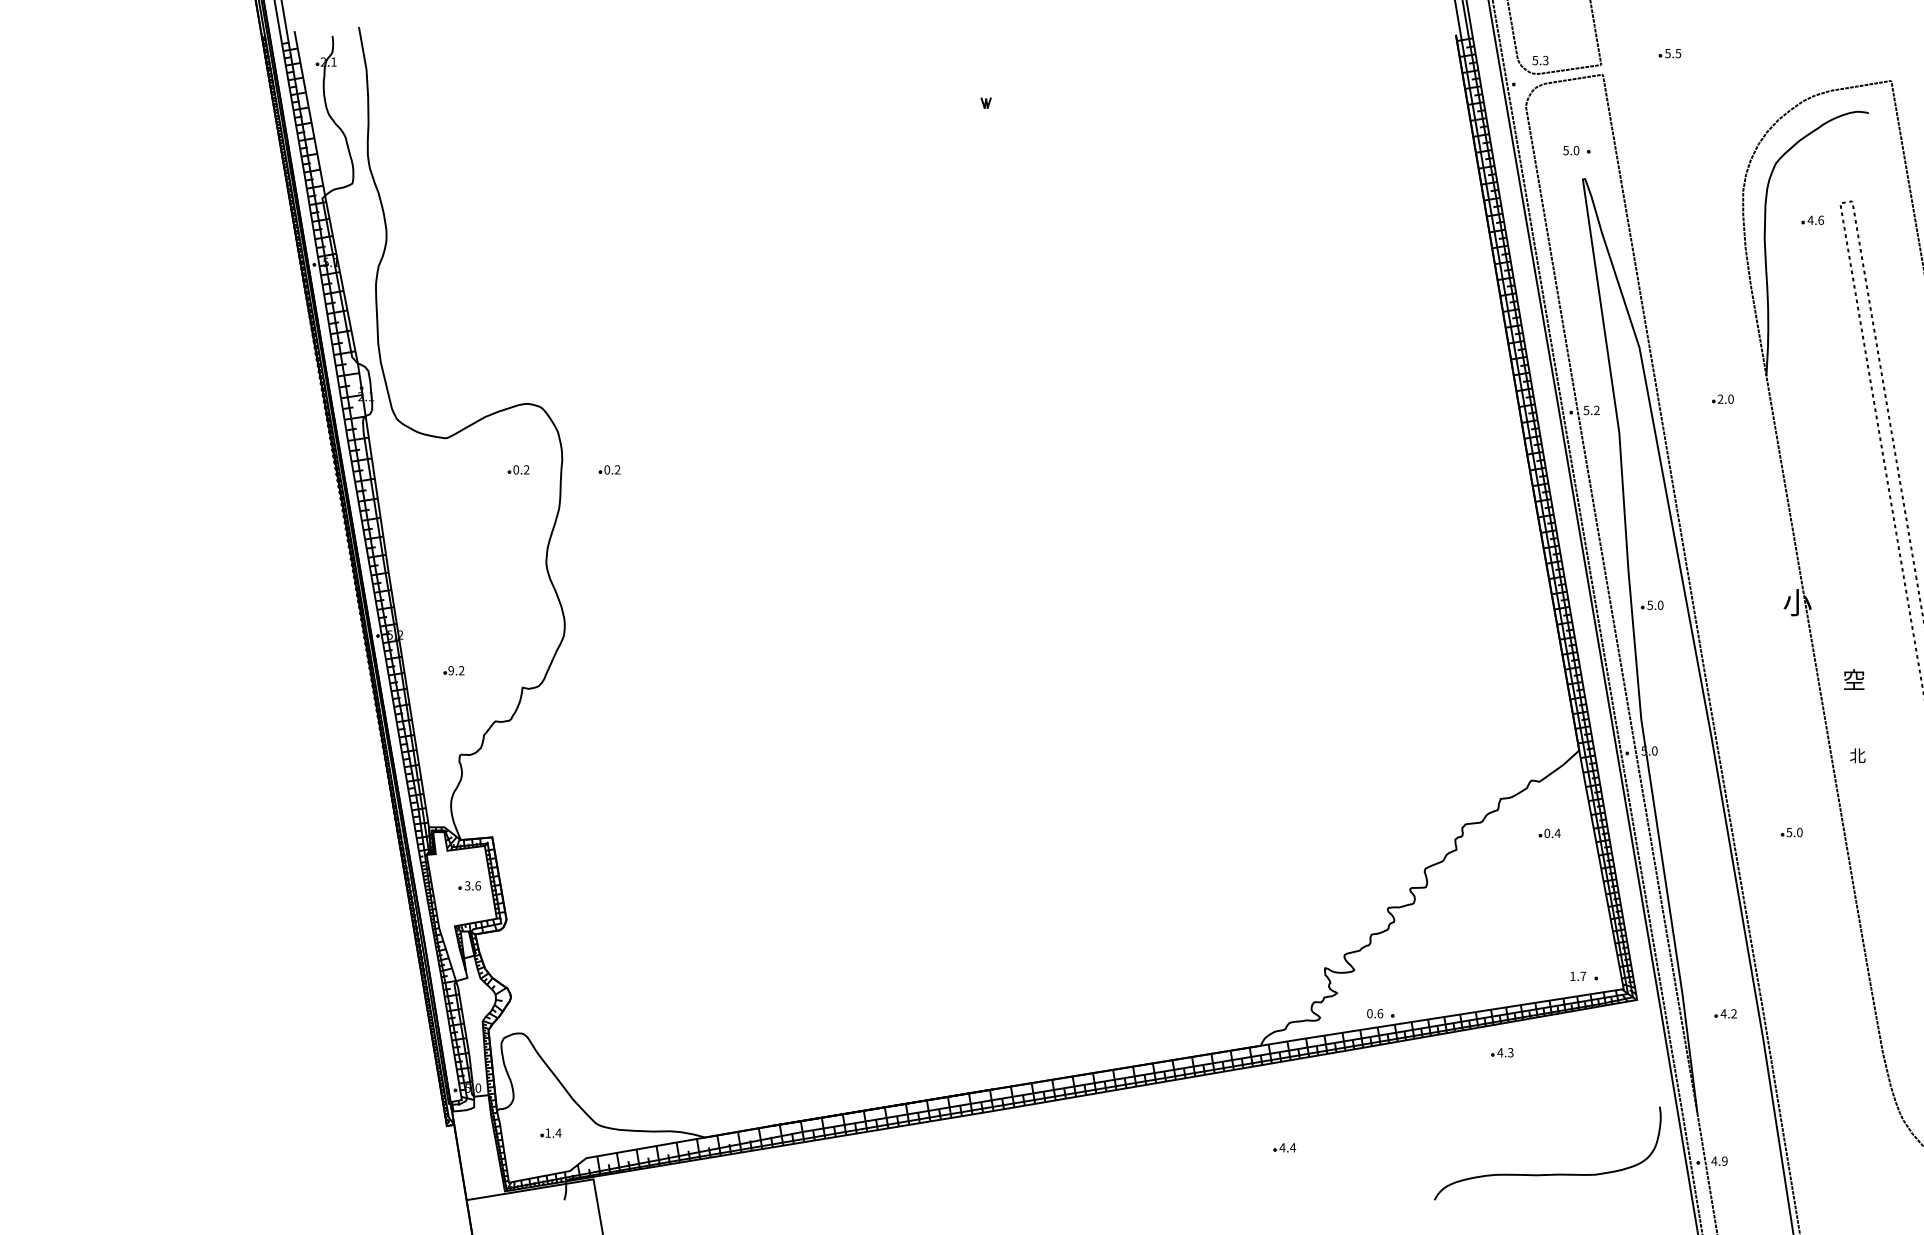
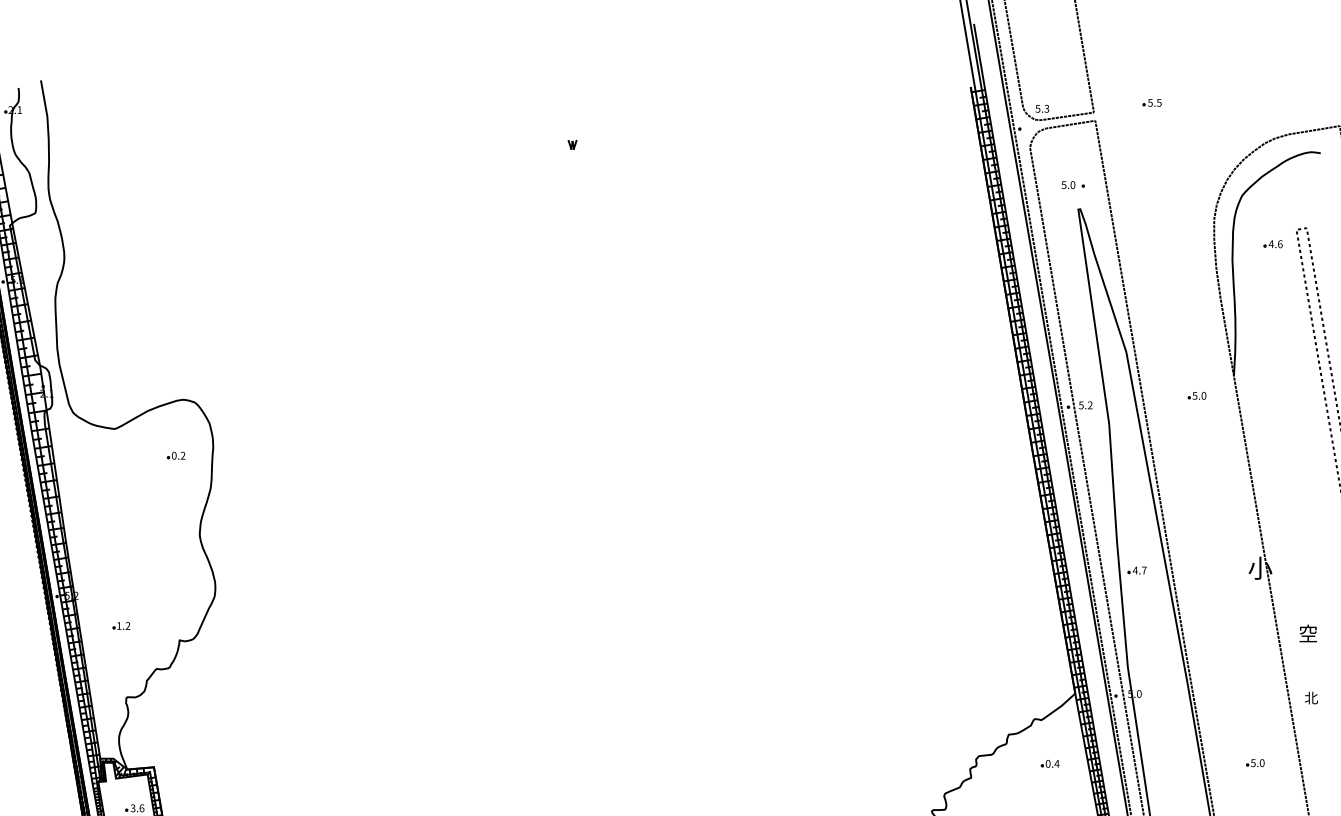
text: (1720, 398) -> (1194, 395), 2.0 -> 5.0
part: (609, 469) -> (253, 455), removed
text: (1655, 604) -> (1139, 569), 5.0 -> 4.7
text: (450, 670) -> (118, 625), 9.2 -> 1.2

